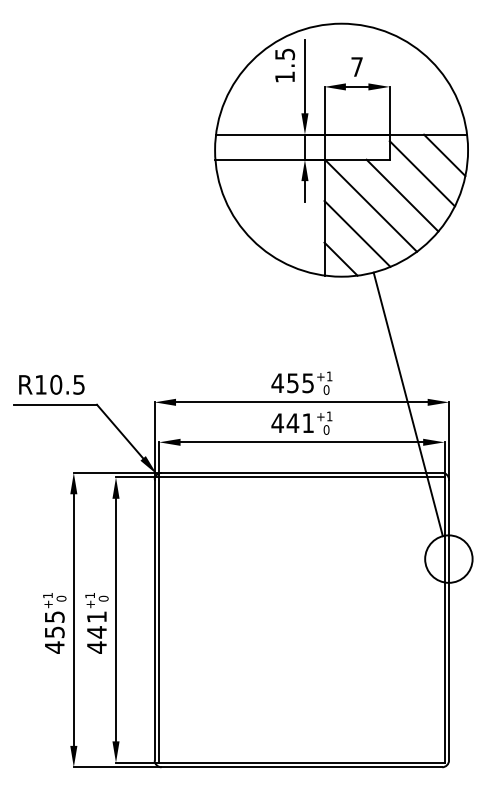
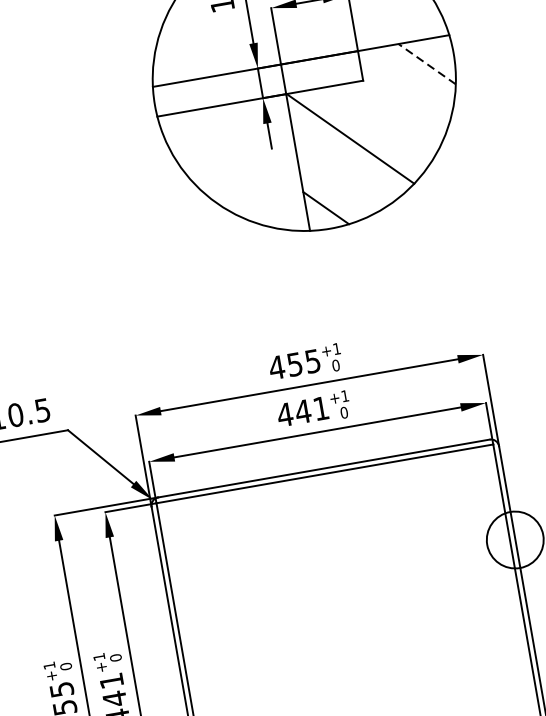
line: (444, 155) -> (426, 64), solid -> dashed
line: (421, 173) -> (403, 90), removed
line: (402, 195) -> (385, 120), removed
line: (357, 233) -> (340, 174), removed
line: (407, 404) -> (434, 365), removed

